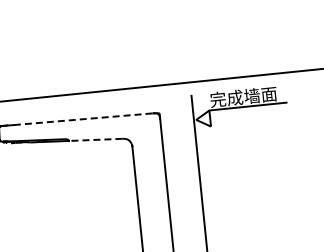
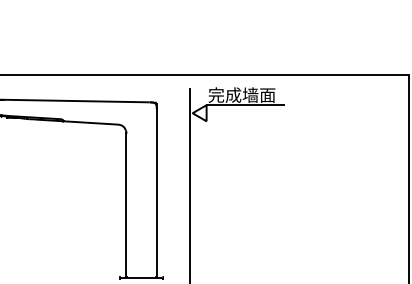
line: (85, 119) -> (82, 101), dashed -> solid
line: (95, 139) -> (90, 122), dashed -> solid

